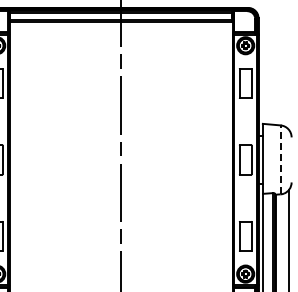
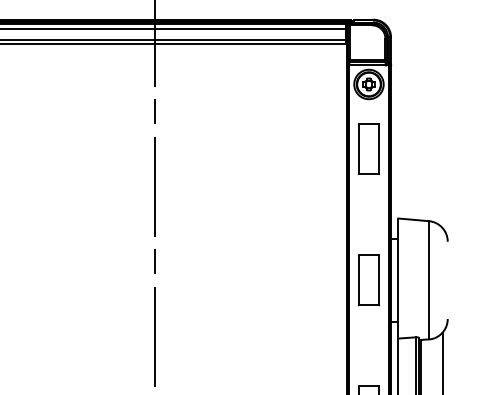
line: (280, 159) -> (428, 279), dashed -> solid

